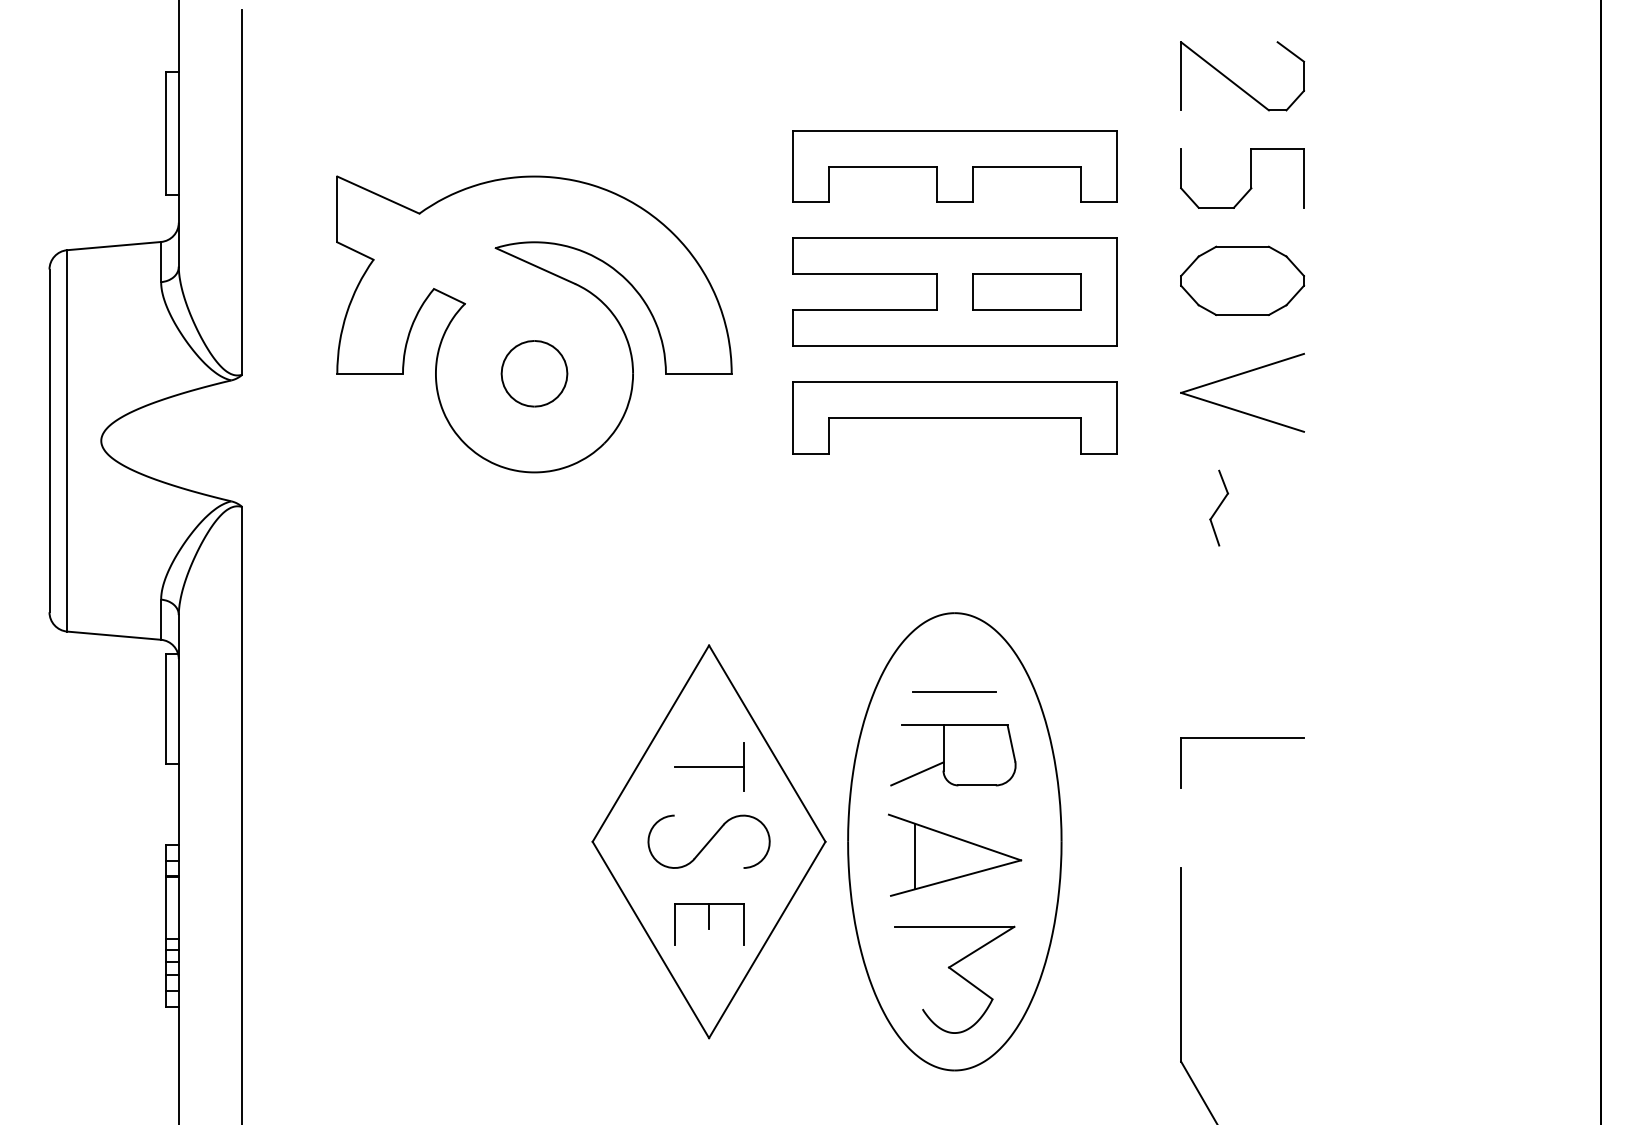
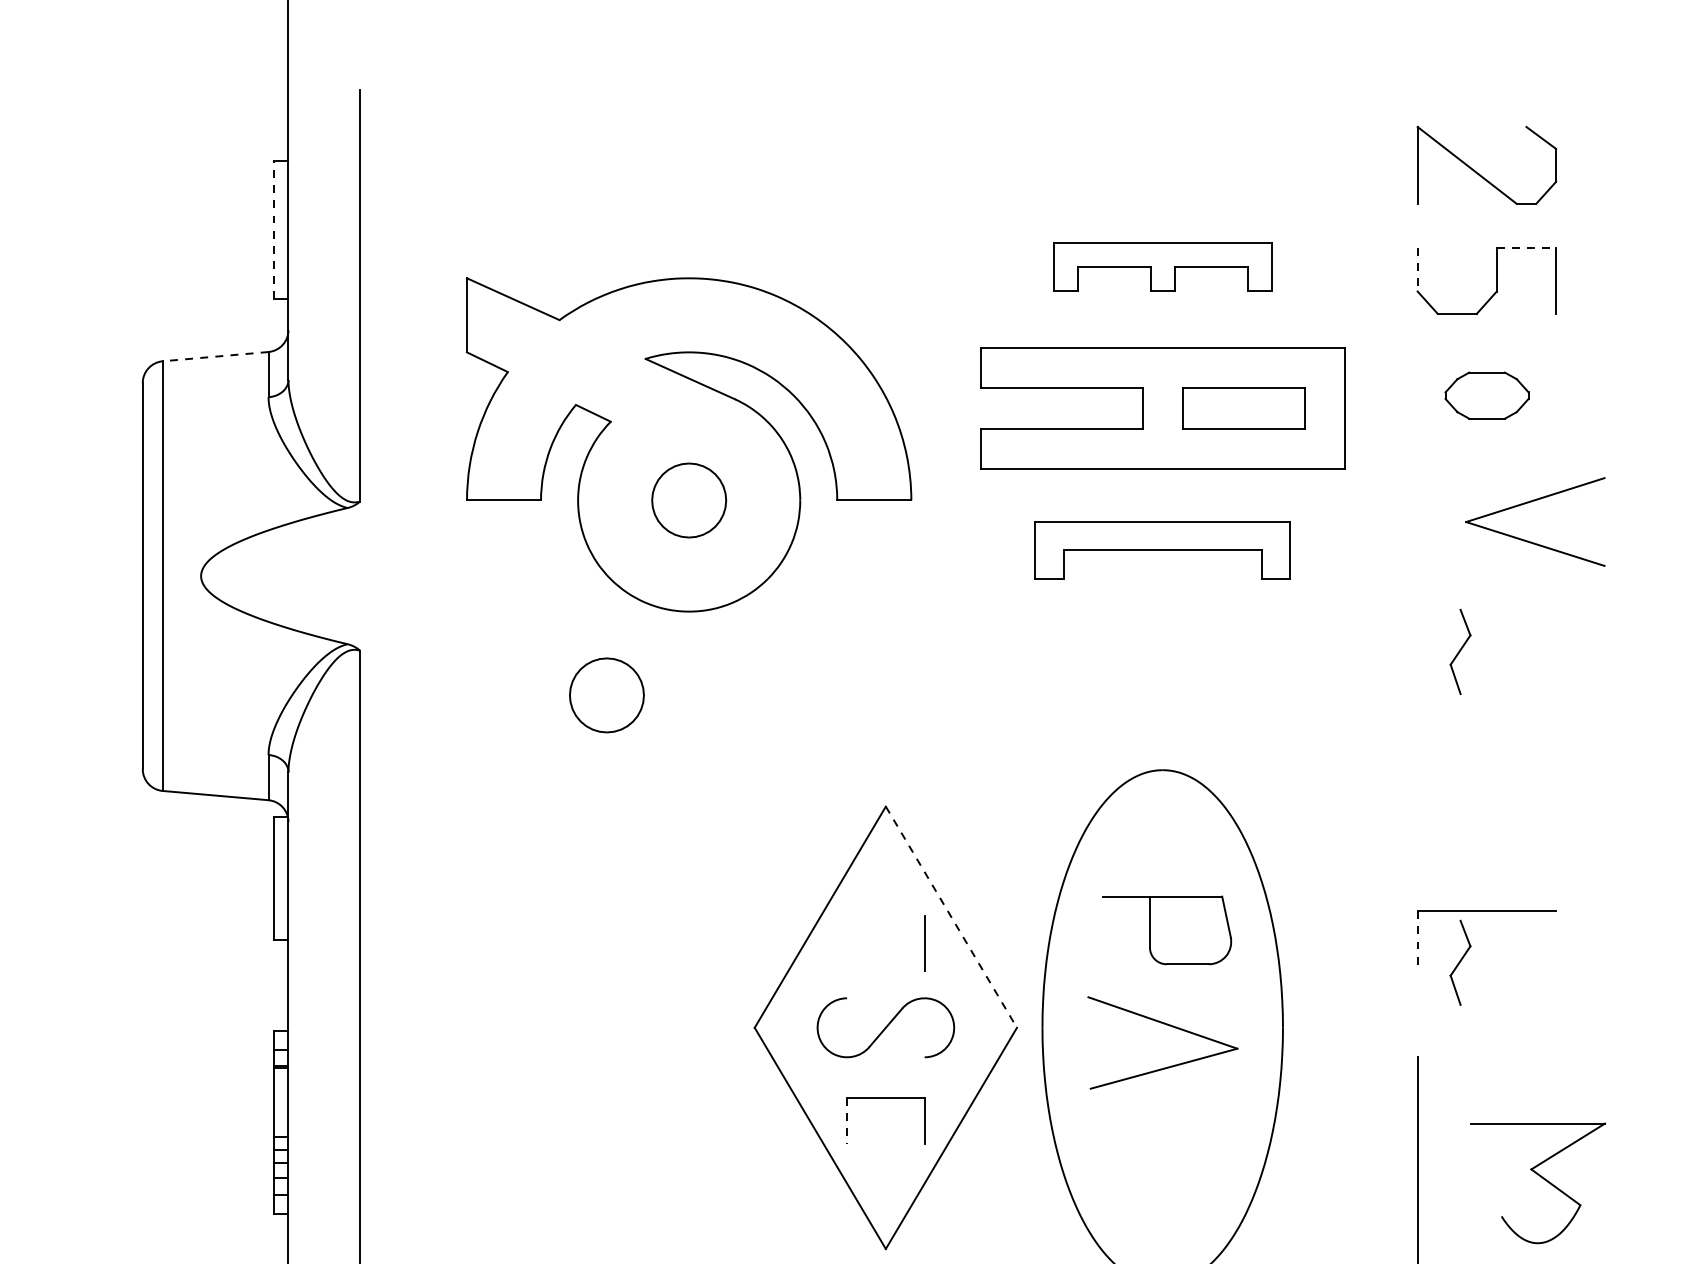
line: (165, 133) -> (273, 229), solid -> dashed
line: (1278, 149) -> (1527, 247), solid -> dashed
part: (954, 166) -> (1162, 266), size x0.6
line: (1181, 169) -> (1418, 270), solid -> dashed
line: (113, 246) -> (214, 357), solid -> dashed
part: (1242, 280) -> (1486, 395), size x0.6
part: (1236, 376) -> (1528, 503), moved
part: (954, 417) -> (1162, 549), size x0.7
part: (461, 546) -> (606, 695), added
line: (954, 691) -> (1162, 858), removed
line: (767, 744) -> (951, 918), solid -> dashed
line: (1181, 762) -> (1418, 938), solid -> dashed
line: (708, 767) -> (885, 944), removed
line: (917, 773) -> (1120, 950), removed
part: (1219, 783) -> (1460, 962), added
line: (915, 856) -> (1118, 1044), removed
line: (709, 916) -> (886, 1111), removed
line: (674, 924) -> (846, 1120), solid -> dashed
part: (954, 979) -> (1537, 1182), moved

